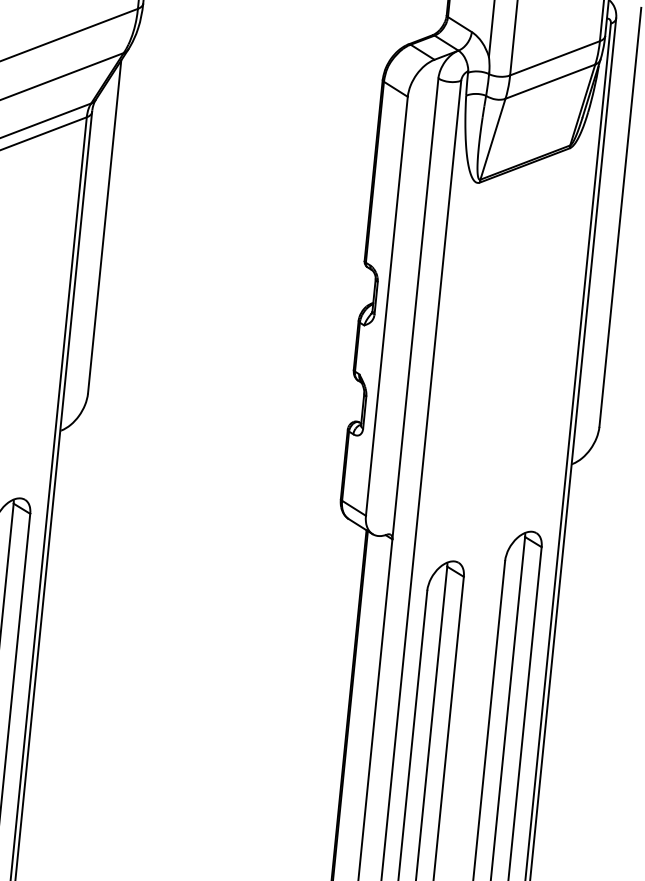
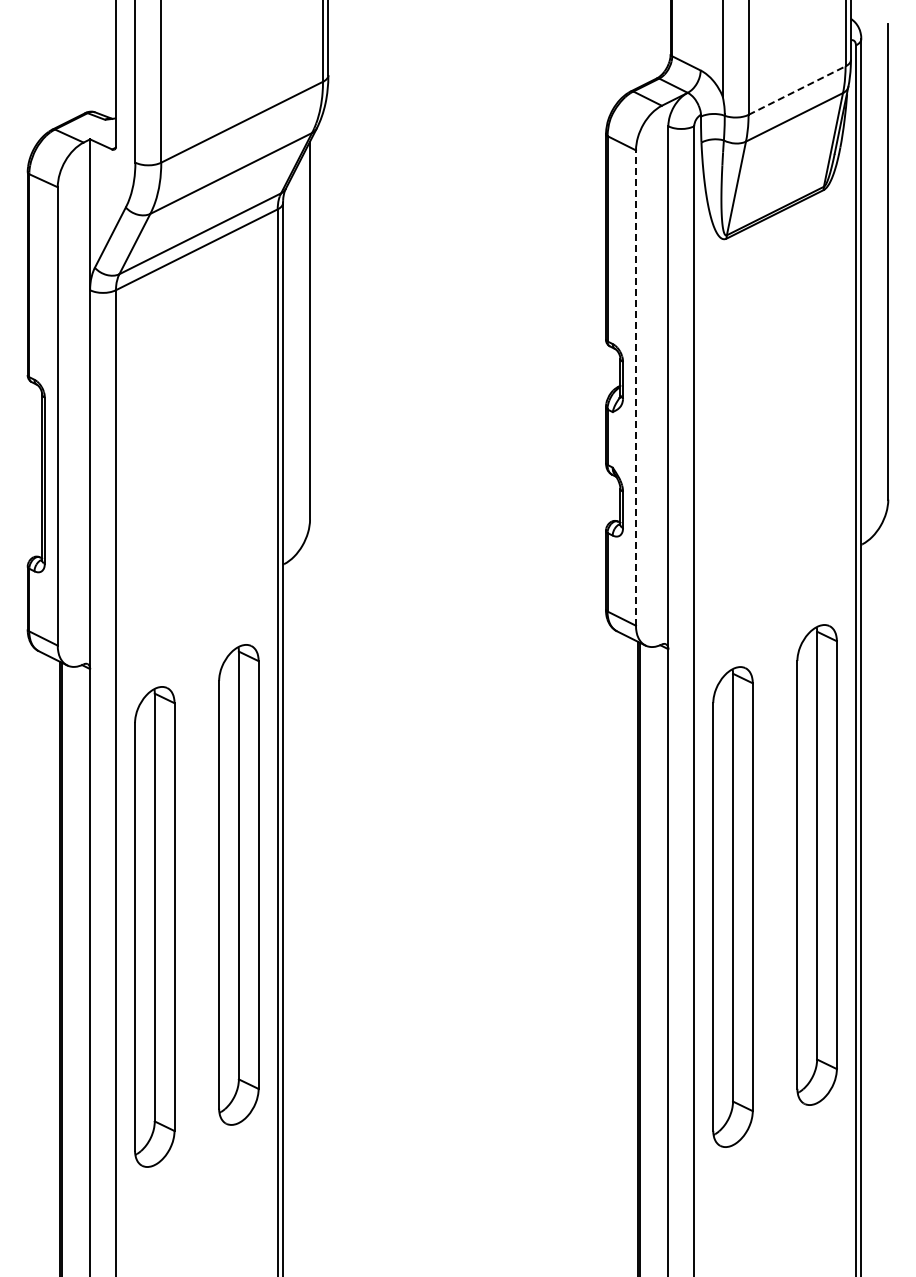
line: (555, 58) -> (797, 90), solid -> dashed
line: (387, 306) -> (636, 388), solid -> dashed

